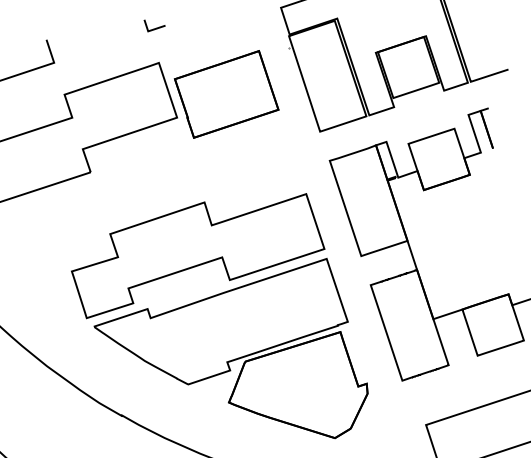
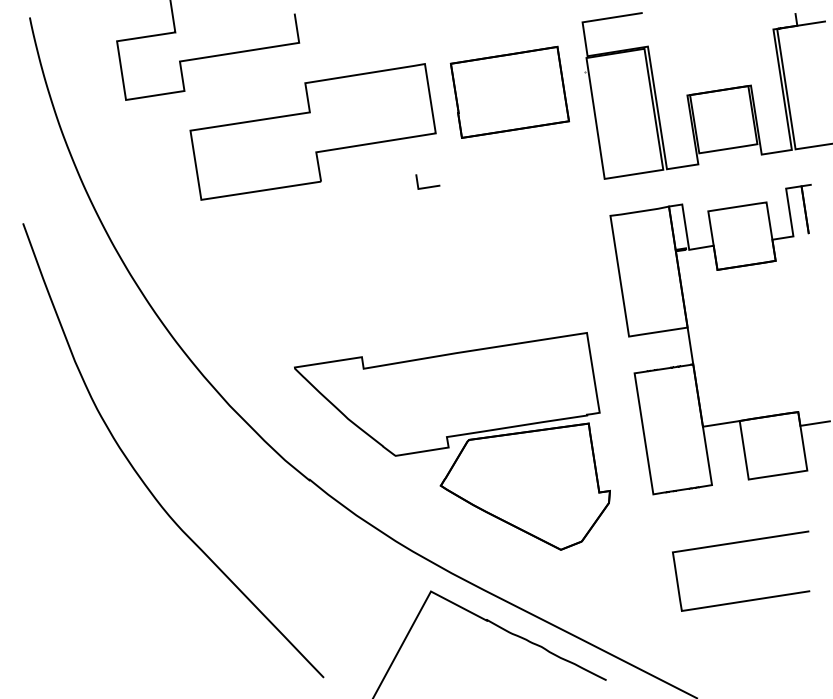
curve: (155, 28) -> (427, 186), moved
part: (226, 93) -> (509, 91), moved
part: (196, 251) -> (432, 297), removed

